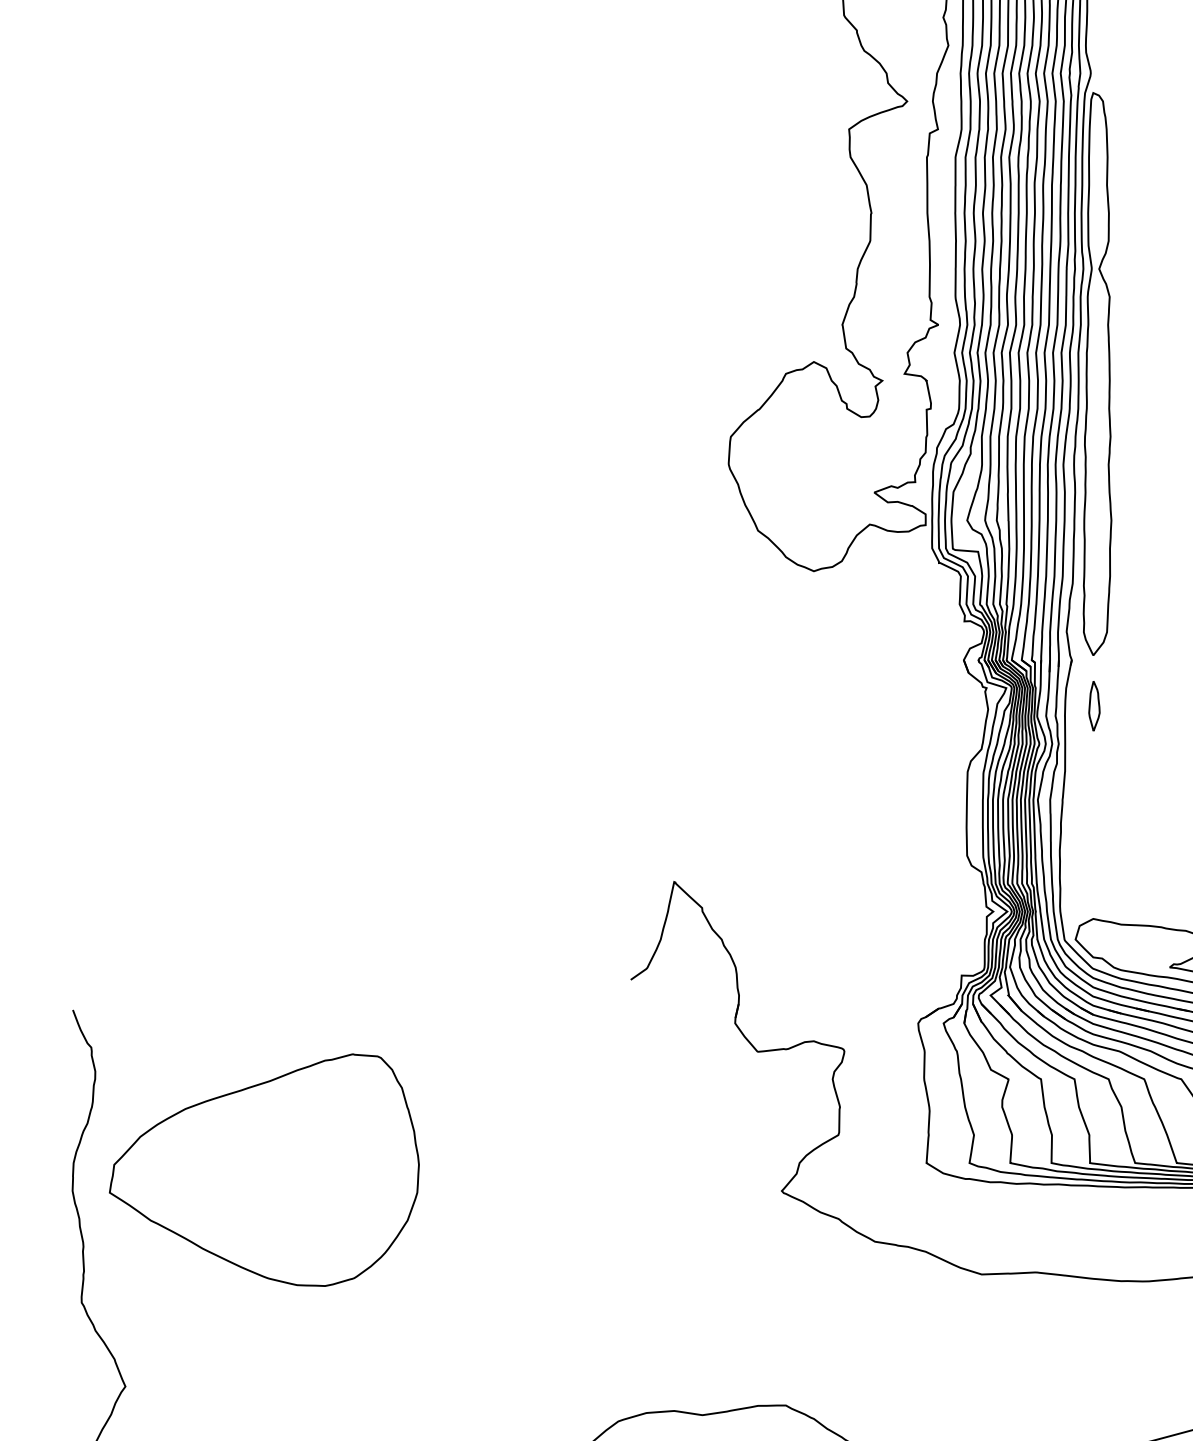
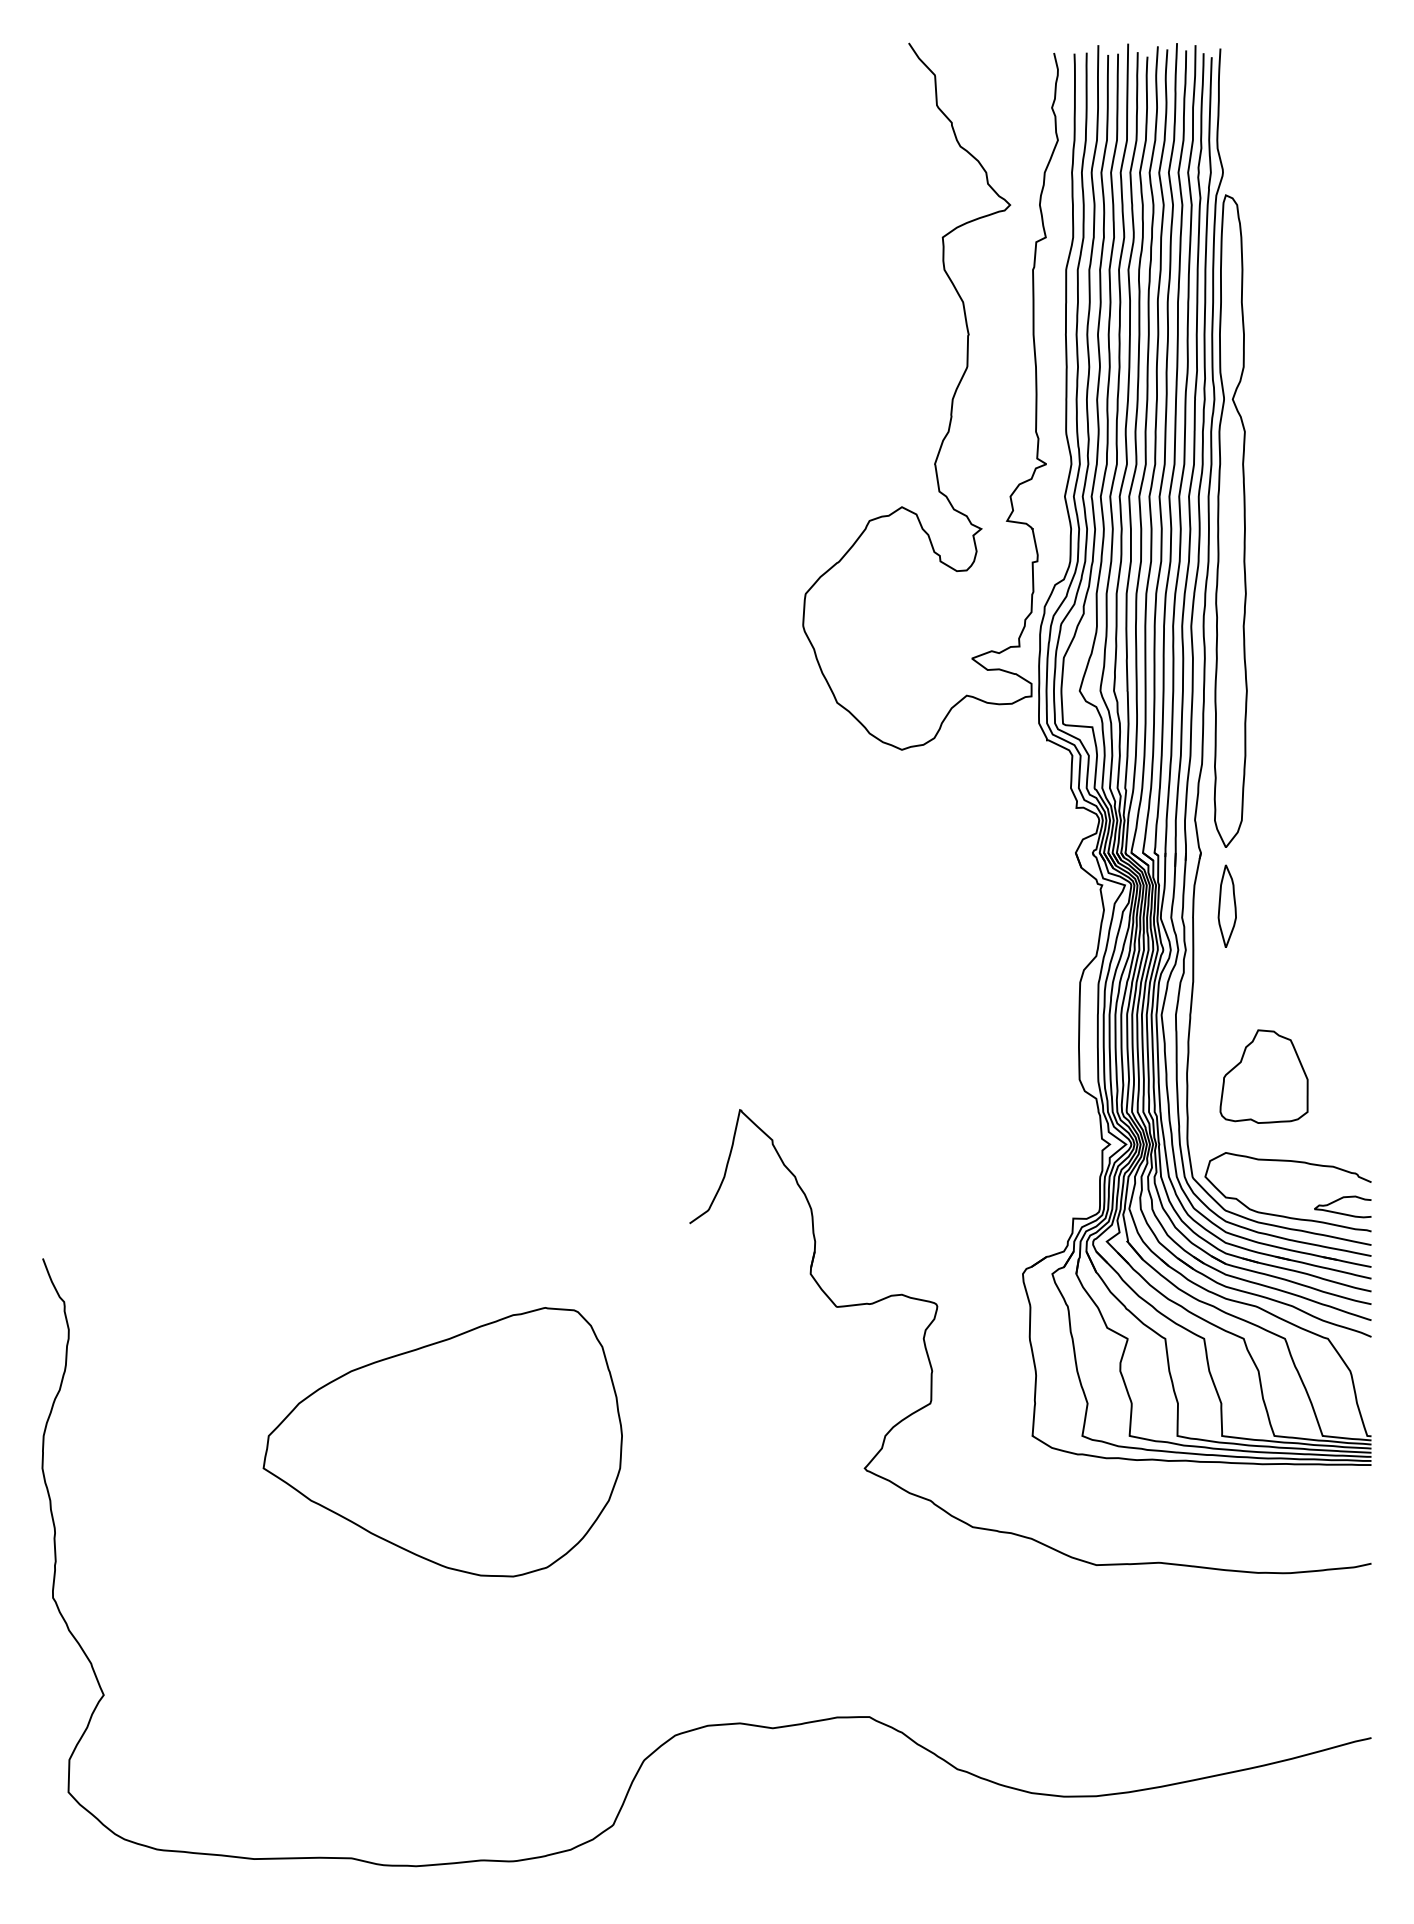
part: (1093, 705) -> (1226, 905), size x1.43
part: (1125, 853) -> (1263, 1076), added
part: (264, 1170) -> (442, 1442), moved

